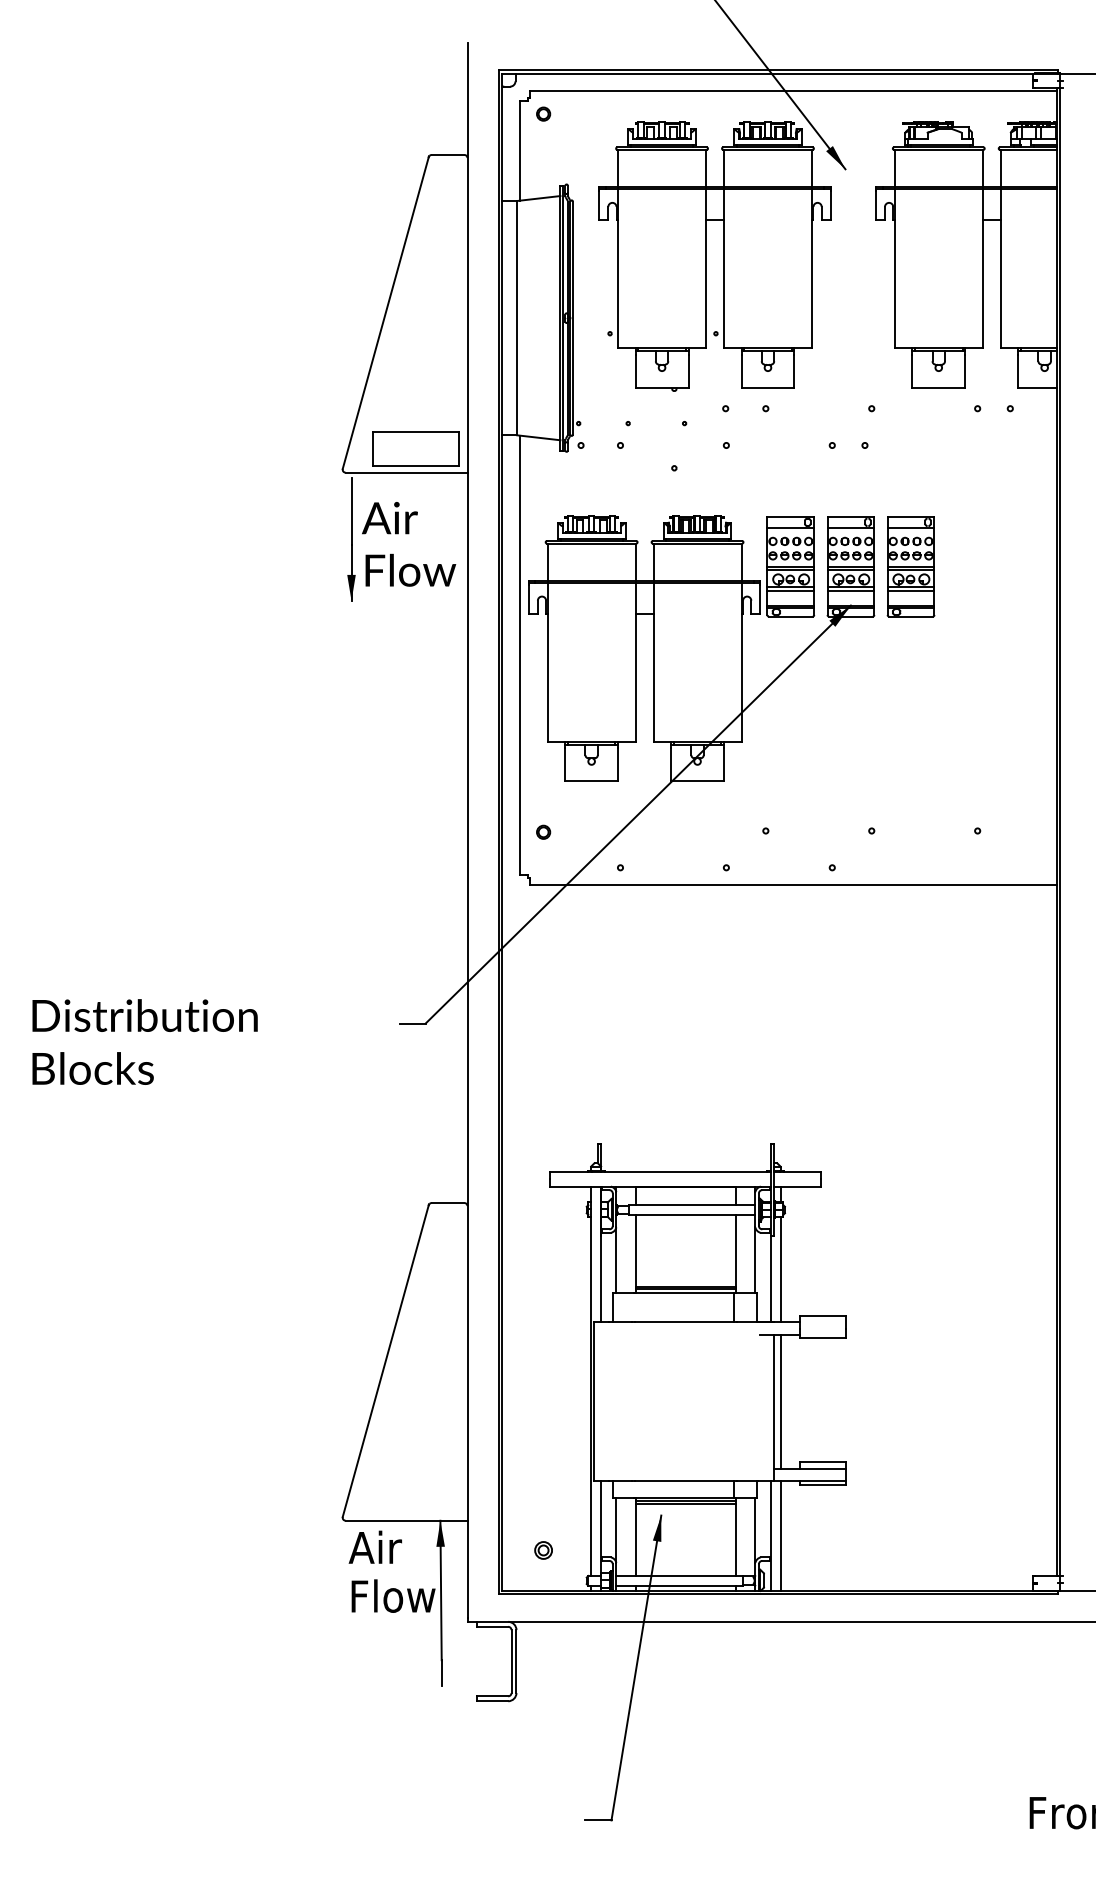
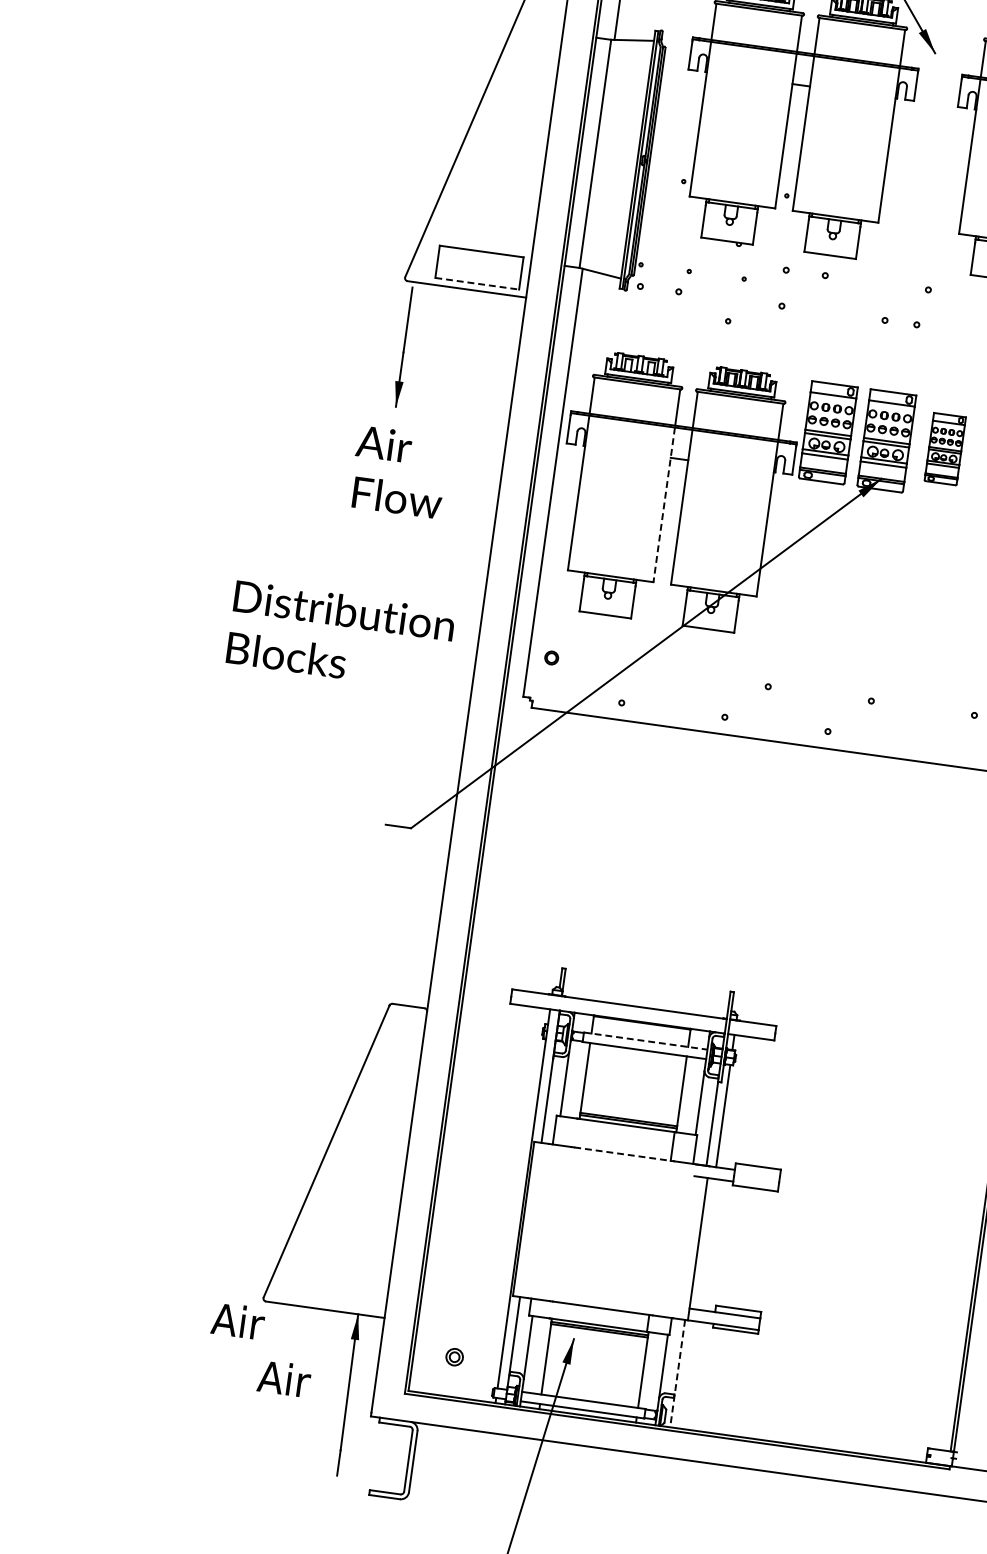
line: (416, 465) -> (477, 283), solid -> dashed
text: (409, 544) -> (399, 472), moved
part: (910, 566) -> (944, 448), size x0.7
line: (635, 662) -> (664, 505), solid -> dashed
text: (144, 1041) -> (340, 635), moved
line: (692, 1205) -> (646, 1041), solid -> dashed
line: (684, 1322) -> (622, 1154), solid -> dashed
line: (780, 1401) -> (705, 1244), removed
line: (780, 1535) -> (687, 1374), removed
line: (770, 1536) -> (677, 1374), solid -> dashed
text: (374, 1546) -> (237, 1320), moved
text: (391, 1595) -> (300, 1380), Flow -> Air

